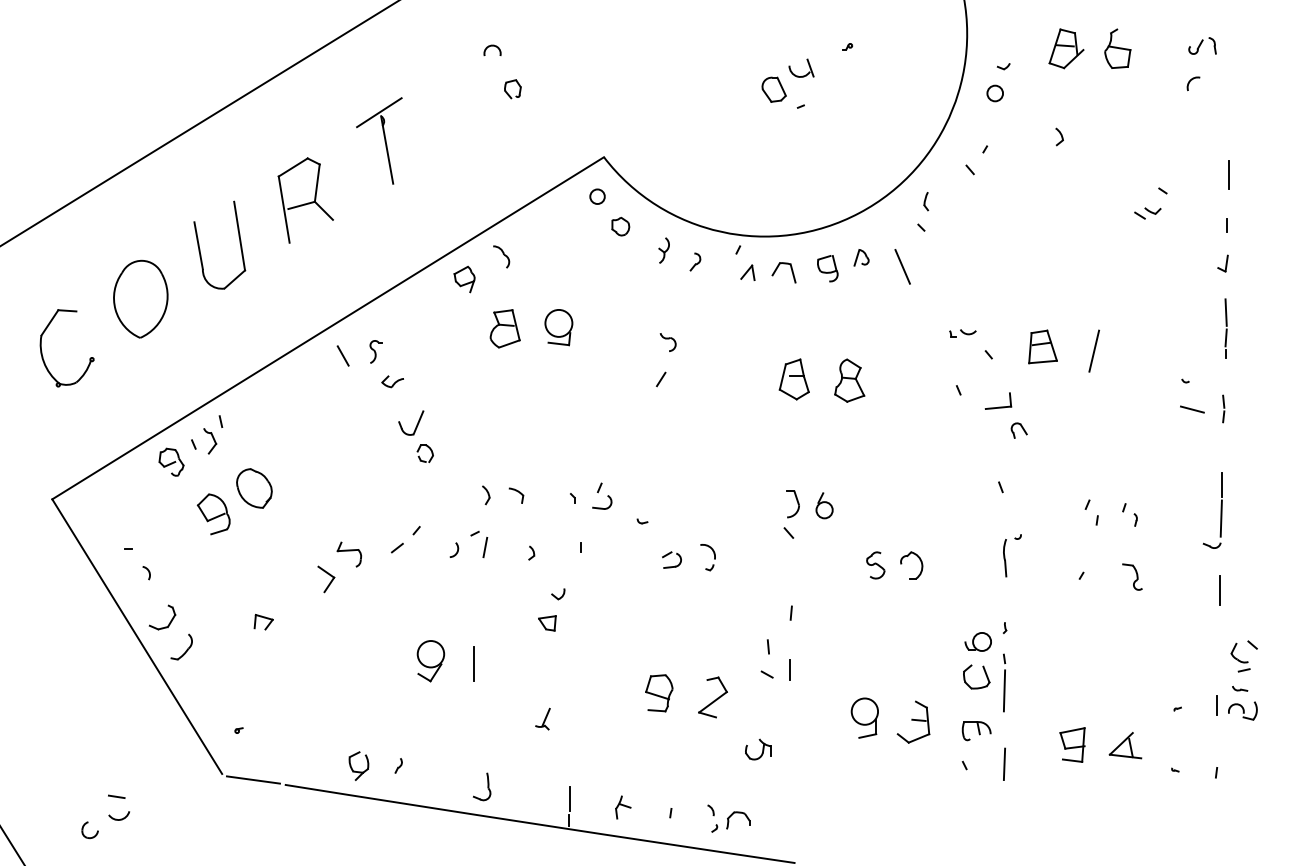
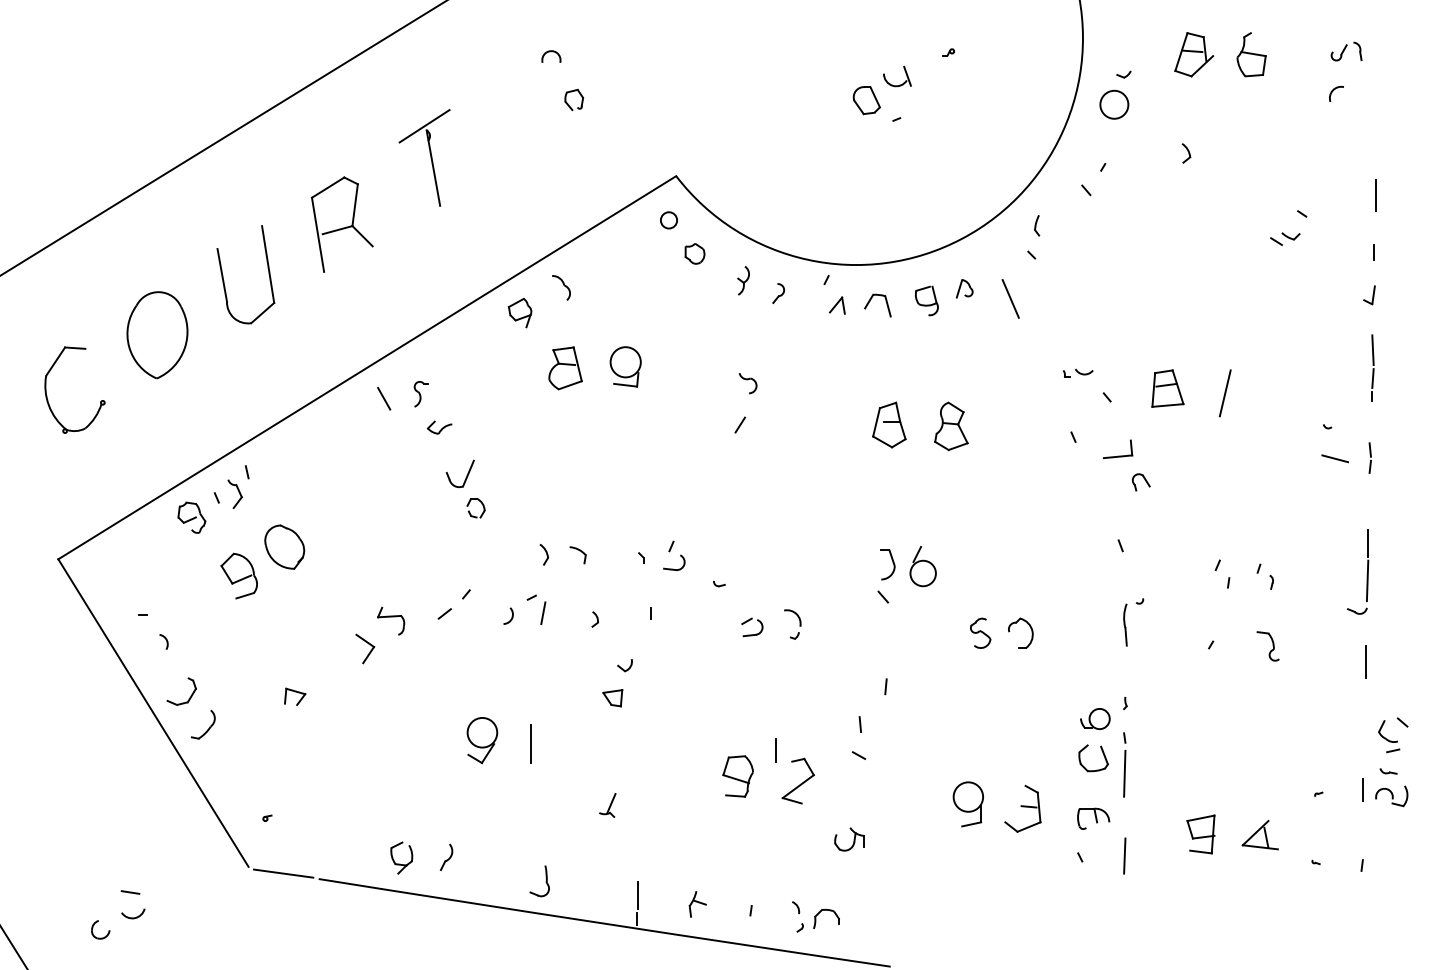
circle: (995, 93) -> (1114, 104), size x1.6
part: (824, 505) -> (923, 566), size x1.4
line: (789, 670) -> (775, 750), moved
part: (397, 765) -> (445, 857), size x1.6

